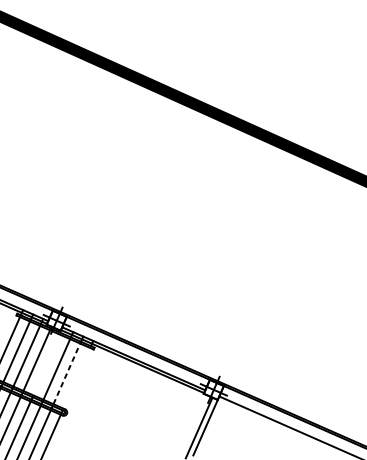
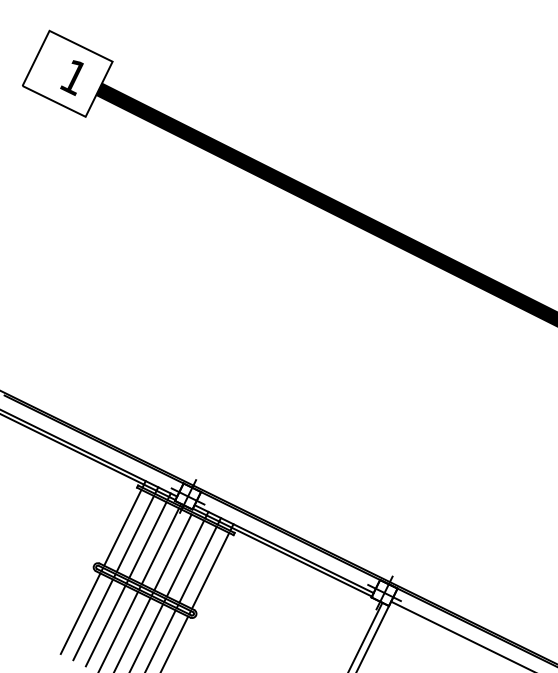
line: (46, 365) -> (172, 552), added
line: (67, 373) -> (198, 564), dashed -> solid
line: (76, 377) -> (210, 570), added

